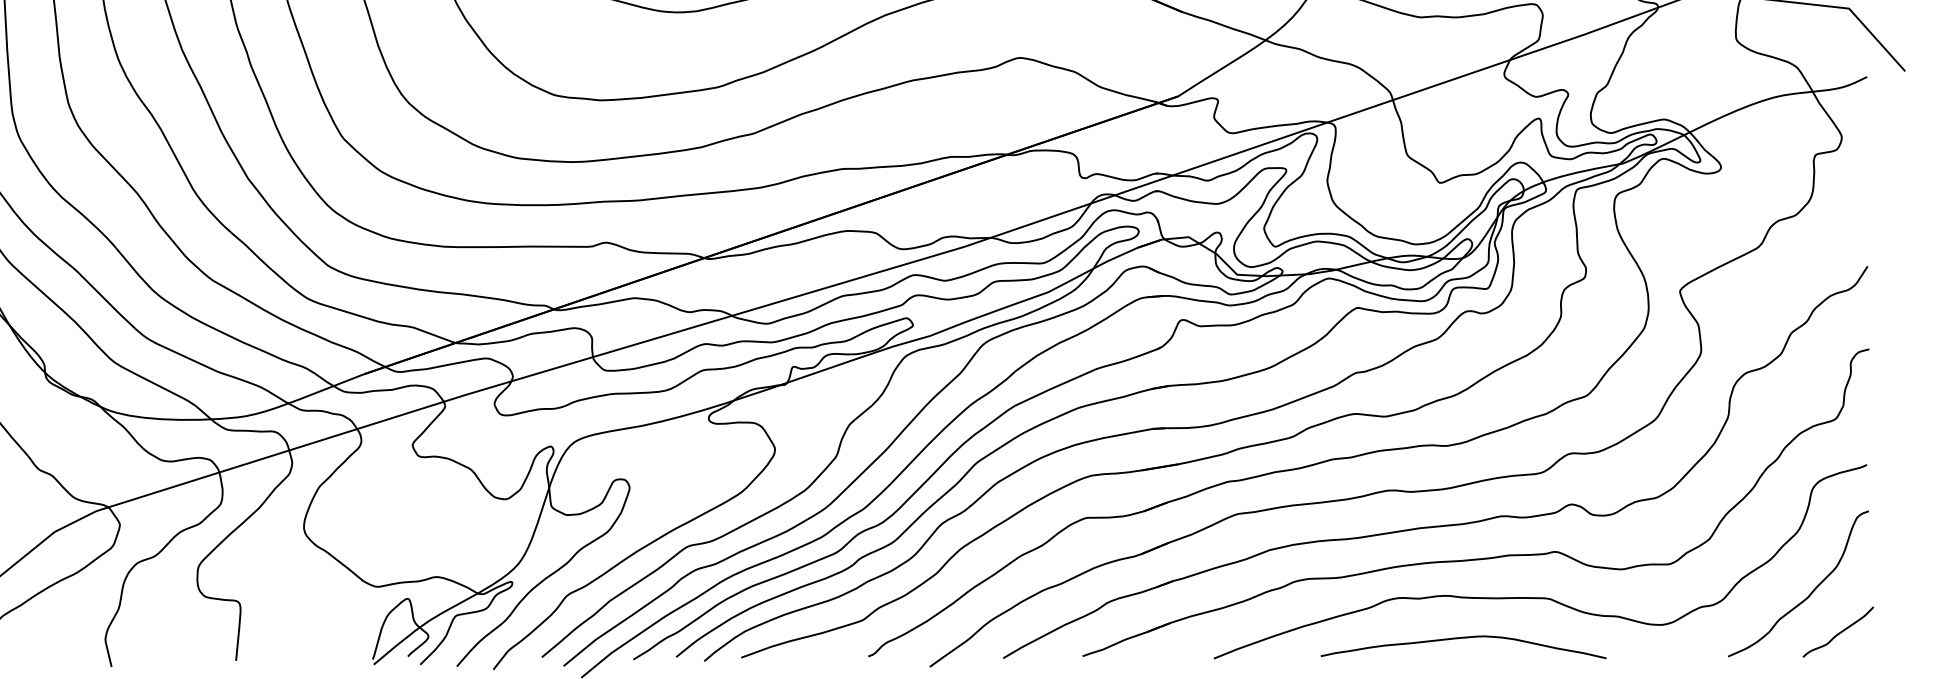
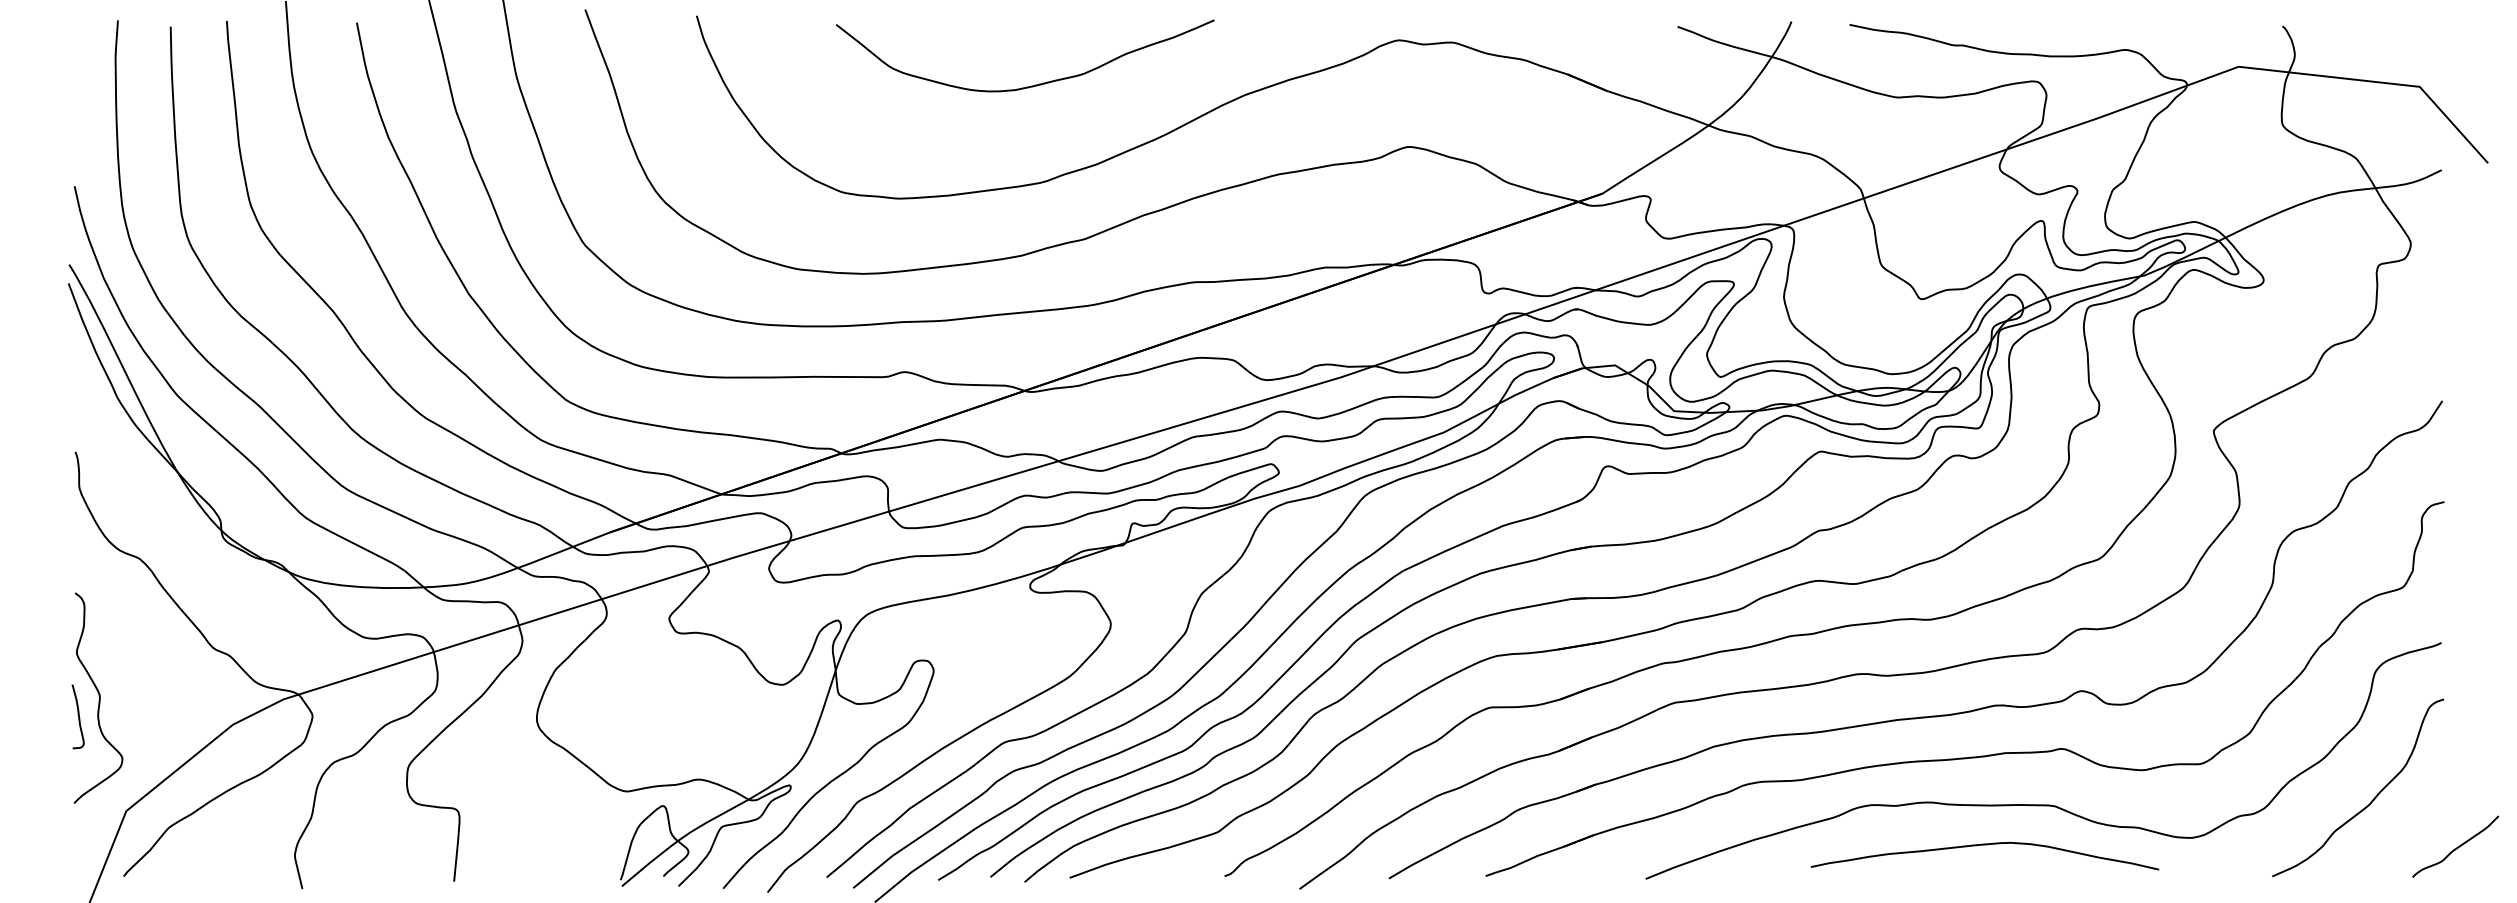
curve: (1839, 632) -> (2456, 847), moved
curve: (1463, 638) -> (1984, 845), moved

